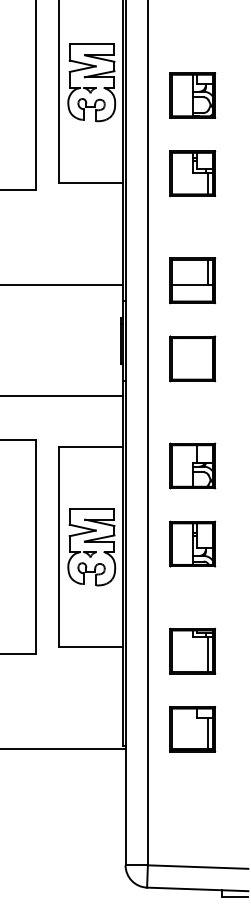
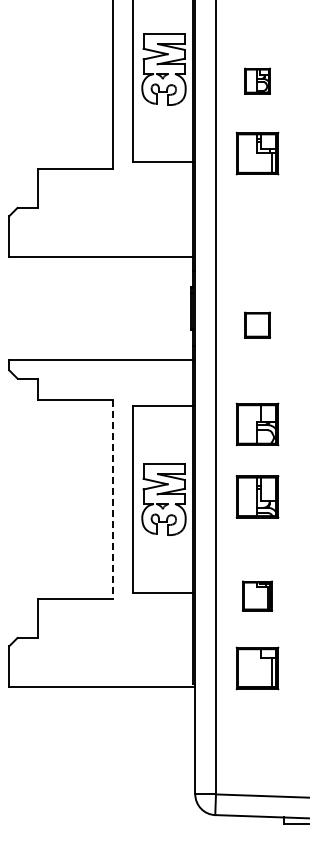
part: (192, 94) -> (257, 80), size x0.6
part: (192, 280) -> (257, 252), removed
part: (192, 358) -> (257, 324), size x0.6
line: (36, 548) -> (112, 500), solid -> dashed
part: (192, 650) -> (257, 595), size x0.7

